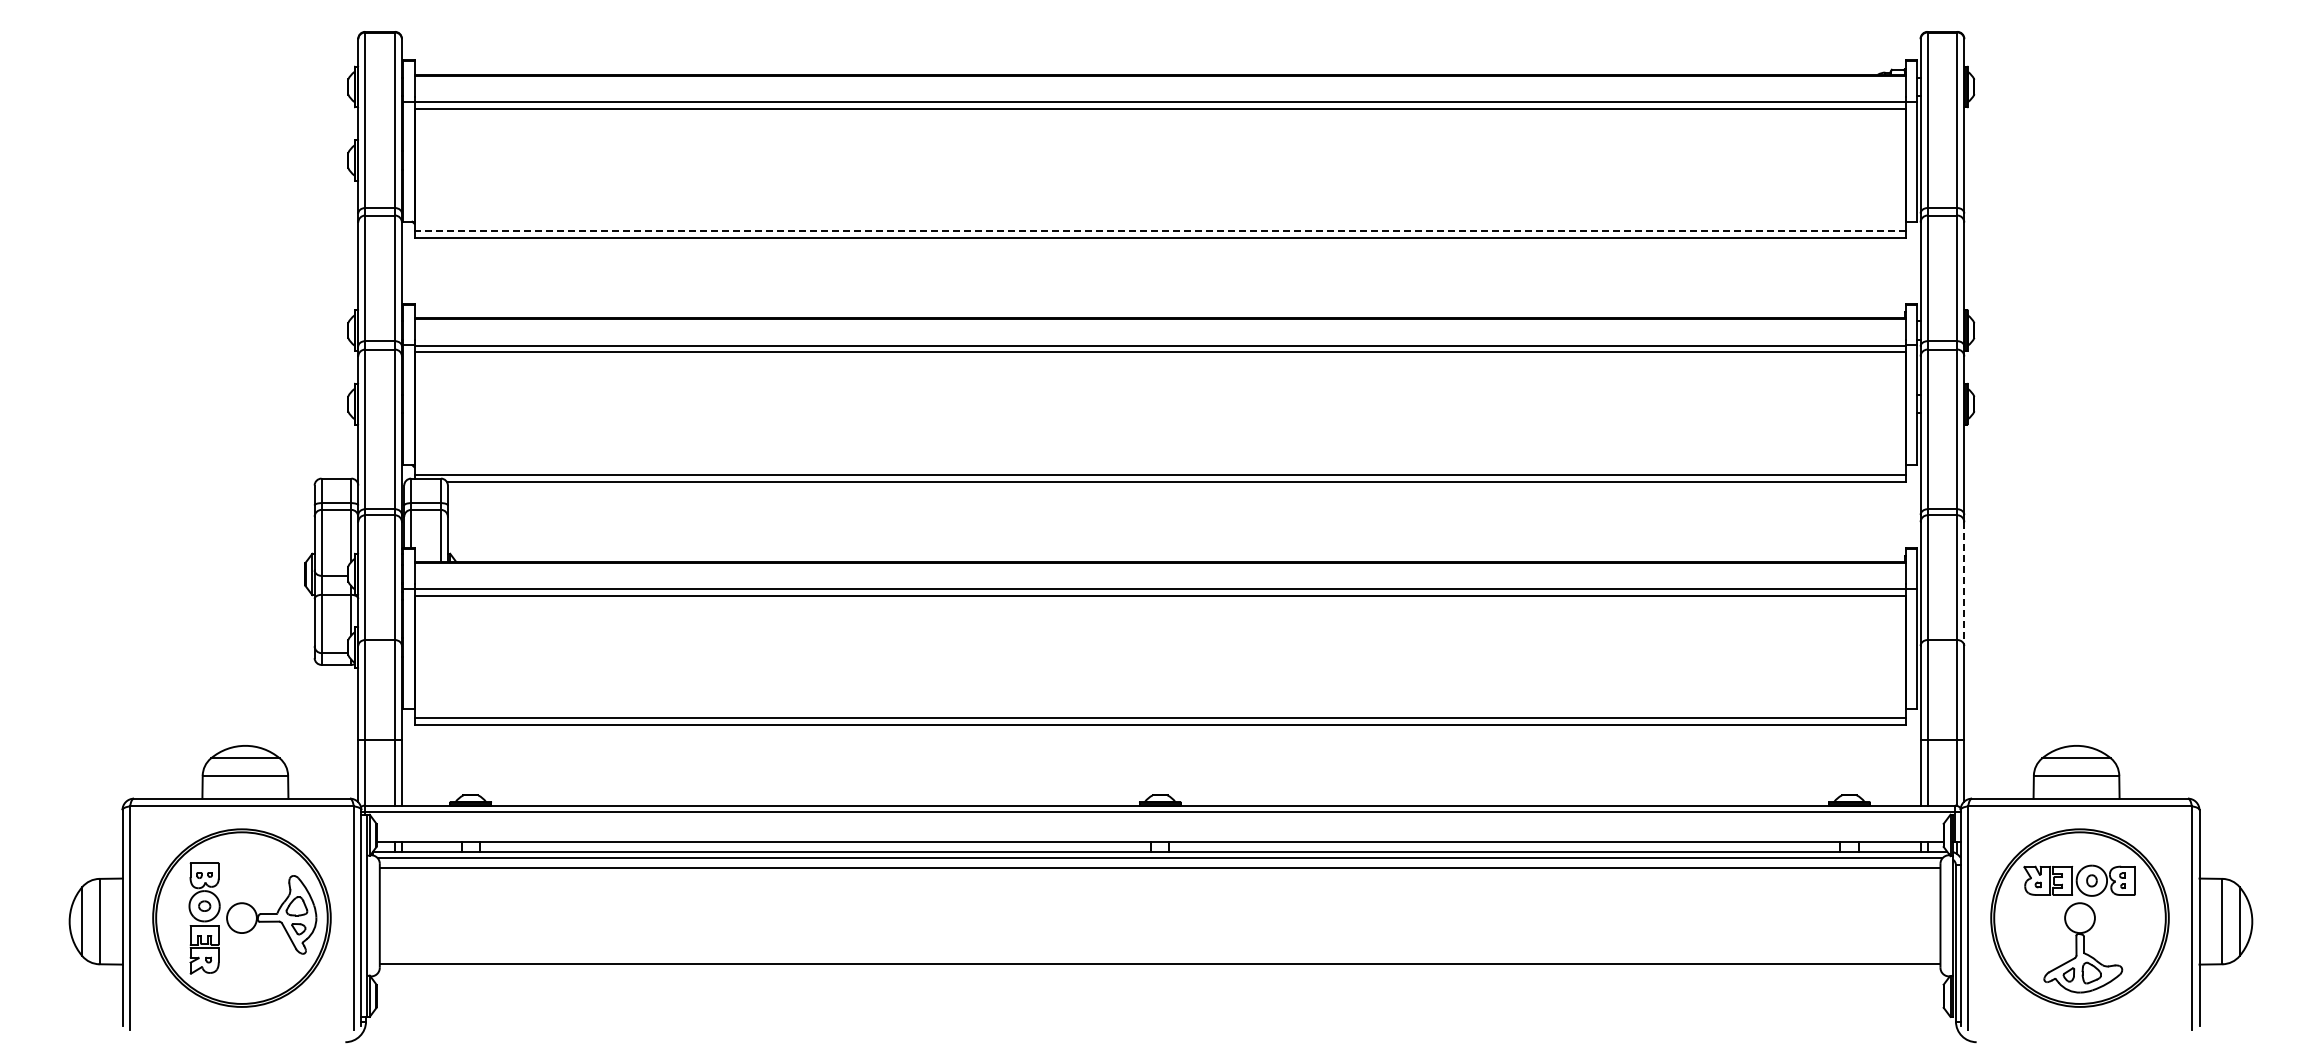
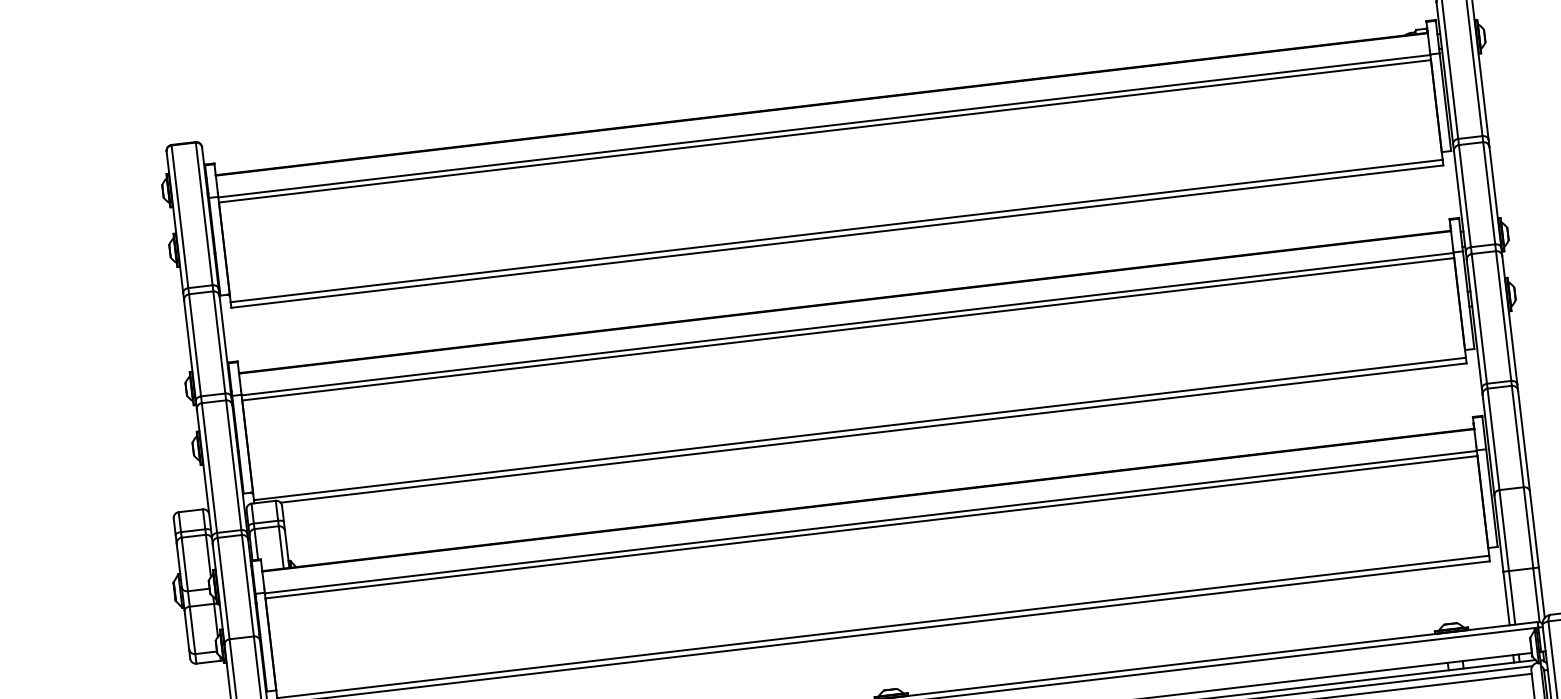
line: (1160, 231) -> (837, 231), dashed -> solid
line: (1964, 584) -> (1524, 441), dashed -> solid

